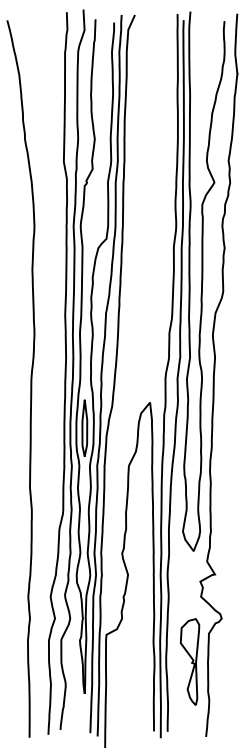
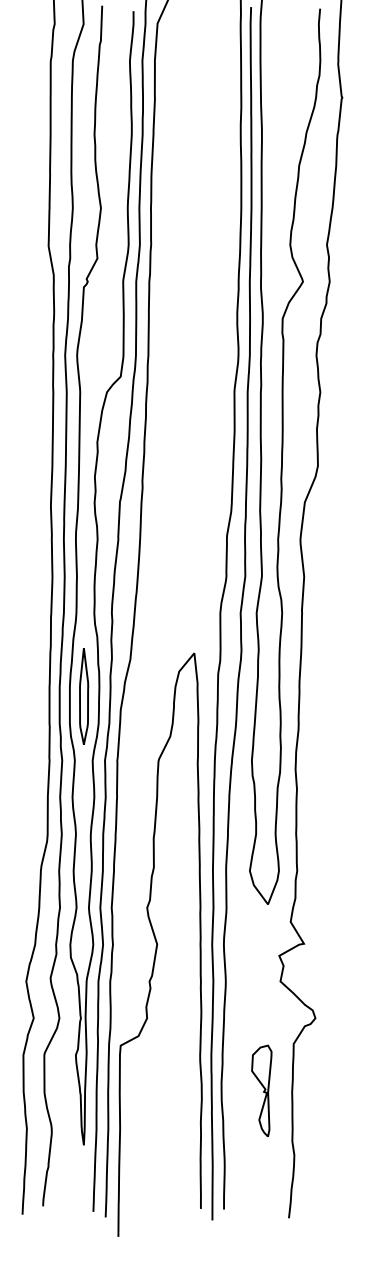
part: (189, 660) -> (260, 1089), size x0.62

